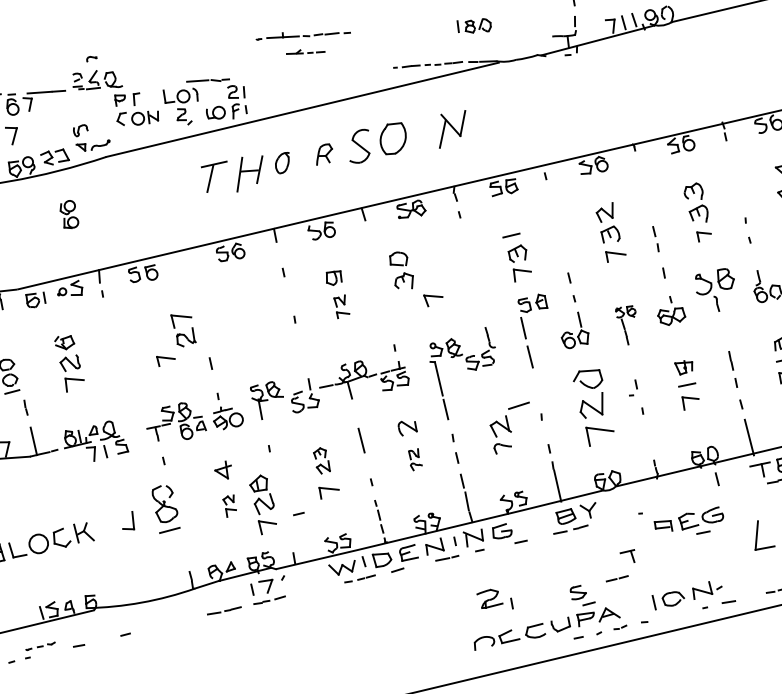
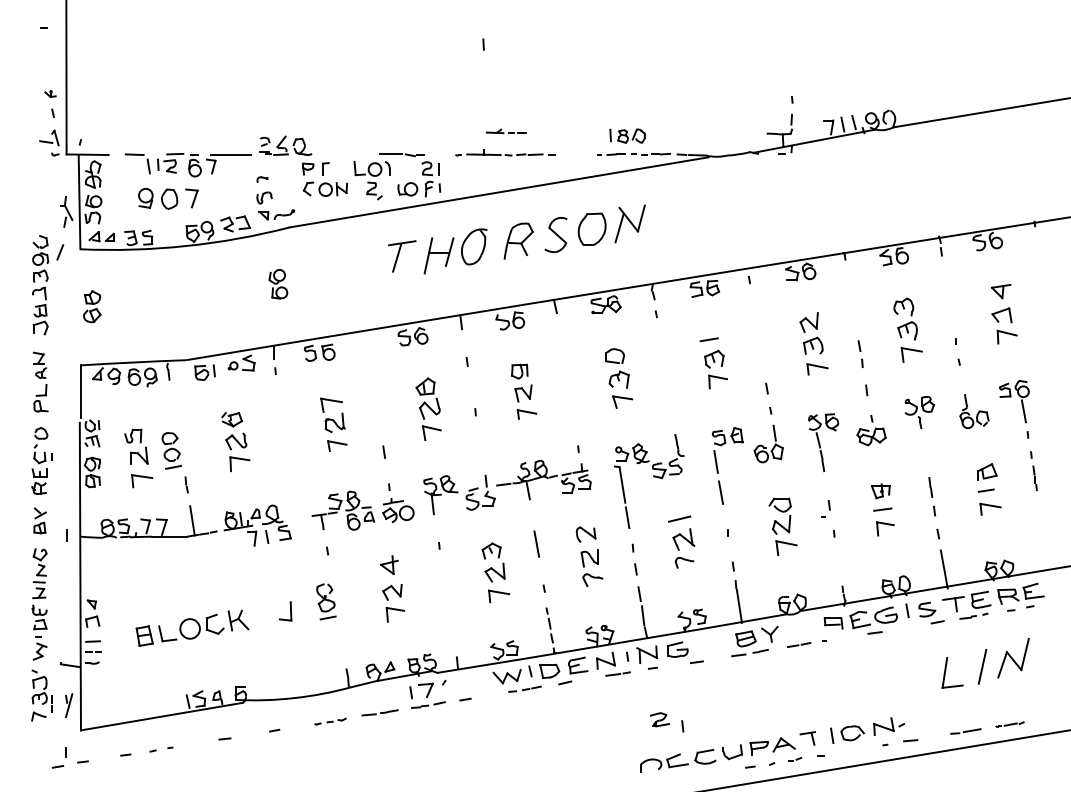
part: (474, 25) -> (627, 135), moved
part: (303, 33) -> (505, 152), moved
part: (91, 58) -> (262, 179), moved
part: (451, 129) -> (629, 223), moved
part: (324, 154) -> (518, 240), size x1.67
part: (282, 162) -> (474, 246), size x1.67
part: (69, 214) -> (278, 284), moved
part: (704, 236) -> (911, 354), size x1.43
part: (401, 270) -> (617, 368), moved
part: (715, 290) -> (919, 412), size x0.71
part: (341, 306) -> (525, 401), size x1.43
part: (626, 325) -> (823, 442), size x1.43
part: (183, 329) -> (332, 414), moved
part: (526, 334) -> (718, 468), moved
line: (518, 405) -> (679, 518), moved
part: (593, 407) -> (782, 526), size x0.71
part: (321, 460) -> (493, 562), size x1.43
part: (415, 460) -> (591, 568), size x1.67
part: (262, 504) -> (428, 408), moved
part: (229, 506) -> (393, 603), size x1.67
part: (166, 508) -> (326, 601), size x0.71
line: (298, 513) -> (465, 699), moved
part: (688, 521) -> (860, 620), moved
part: (627, 556) -> (807, 738), moved
line: (617, 578) -> (799, 644), moved
part: (582, 594) -> (931, 612), moved
part: (489, 598) -> (659, 719), size x0.71
part: (40, 646) -> (330, 721), moved

